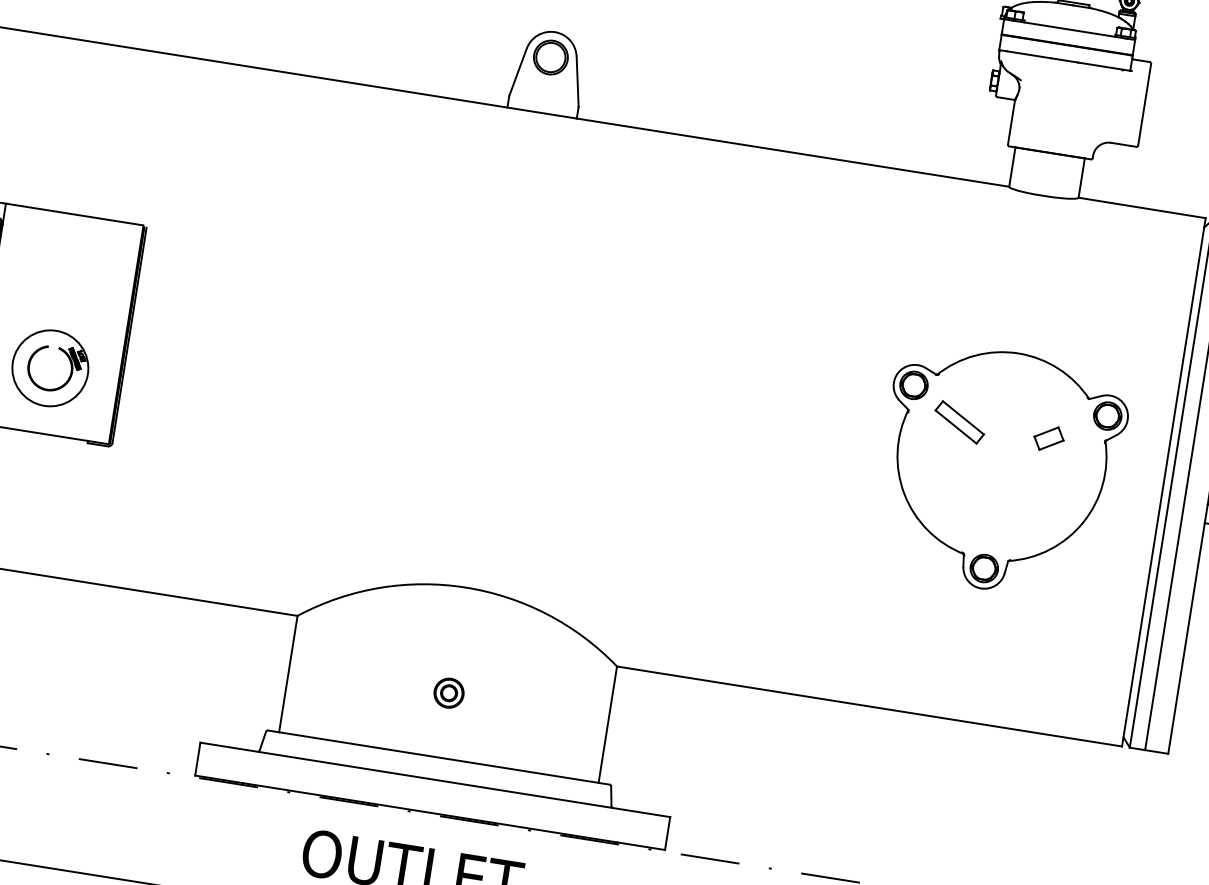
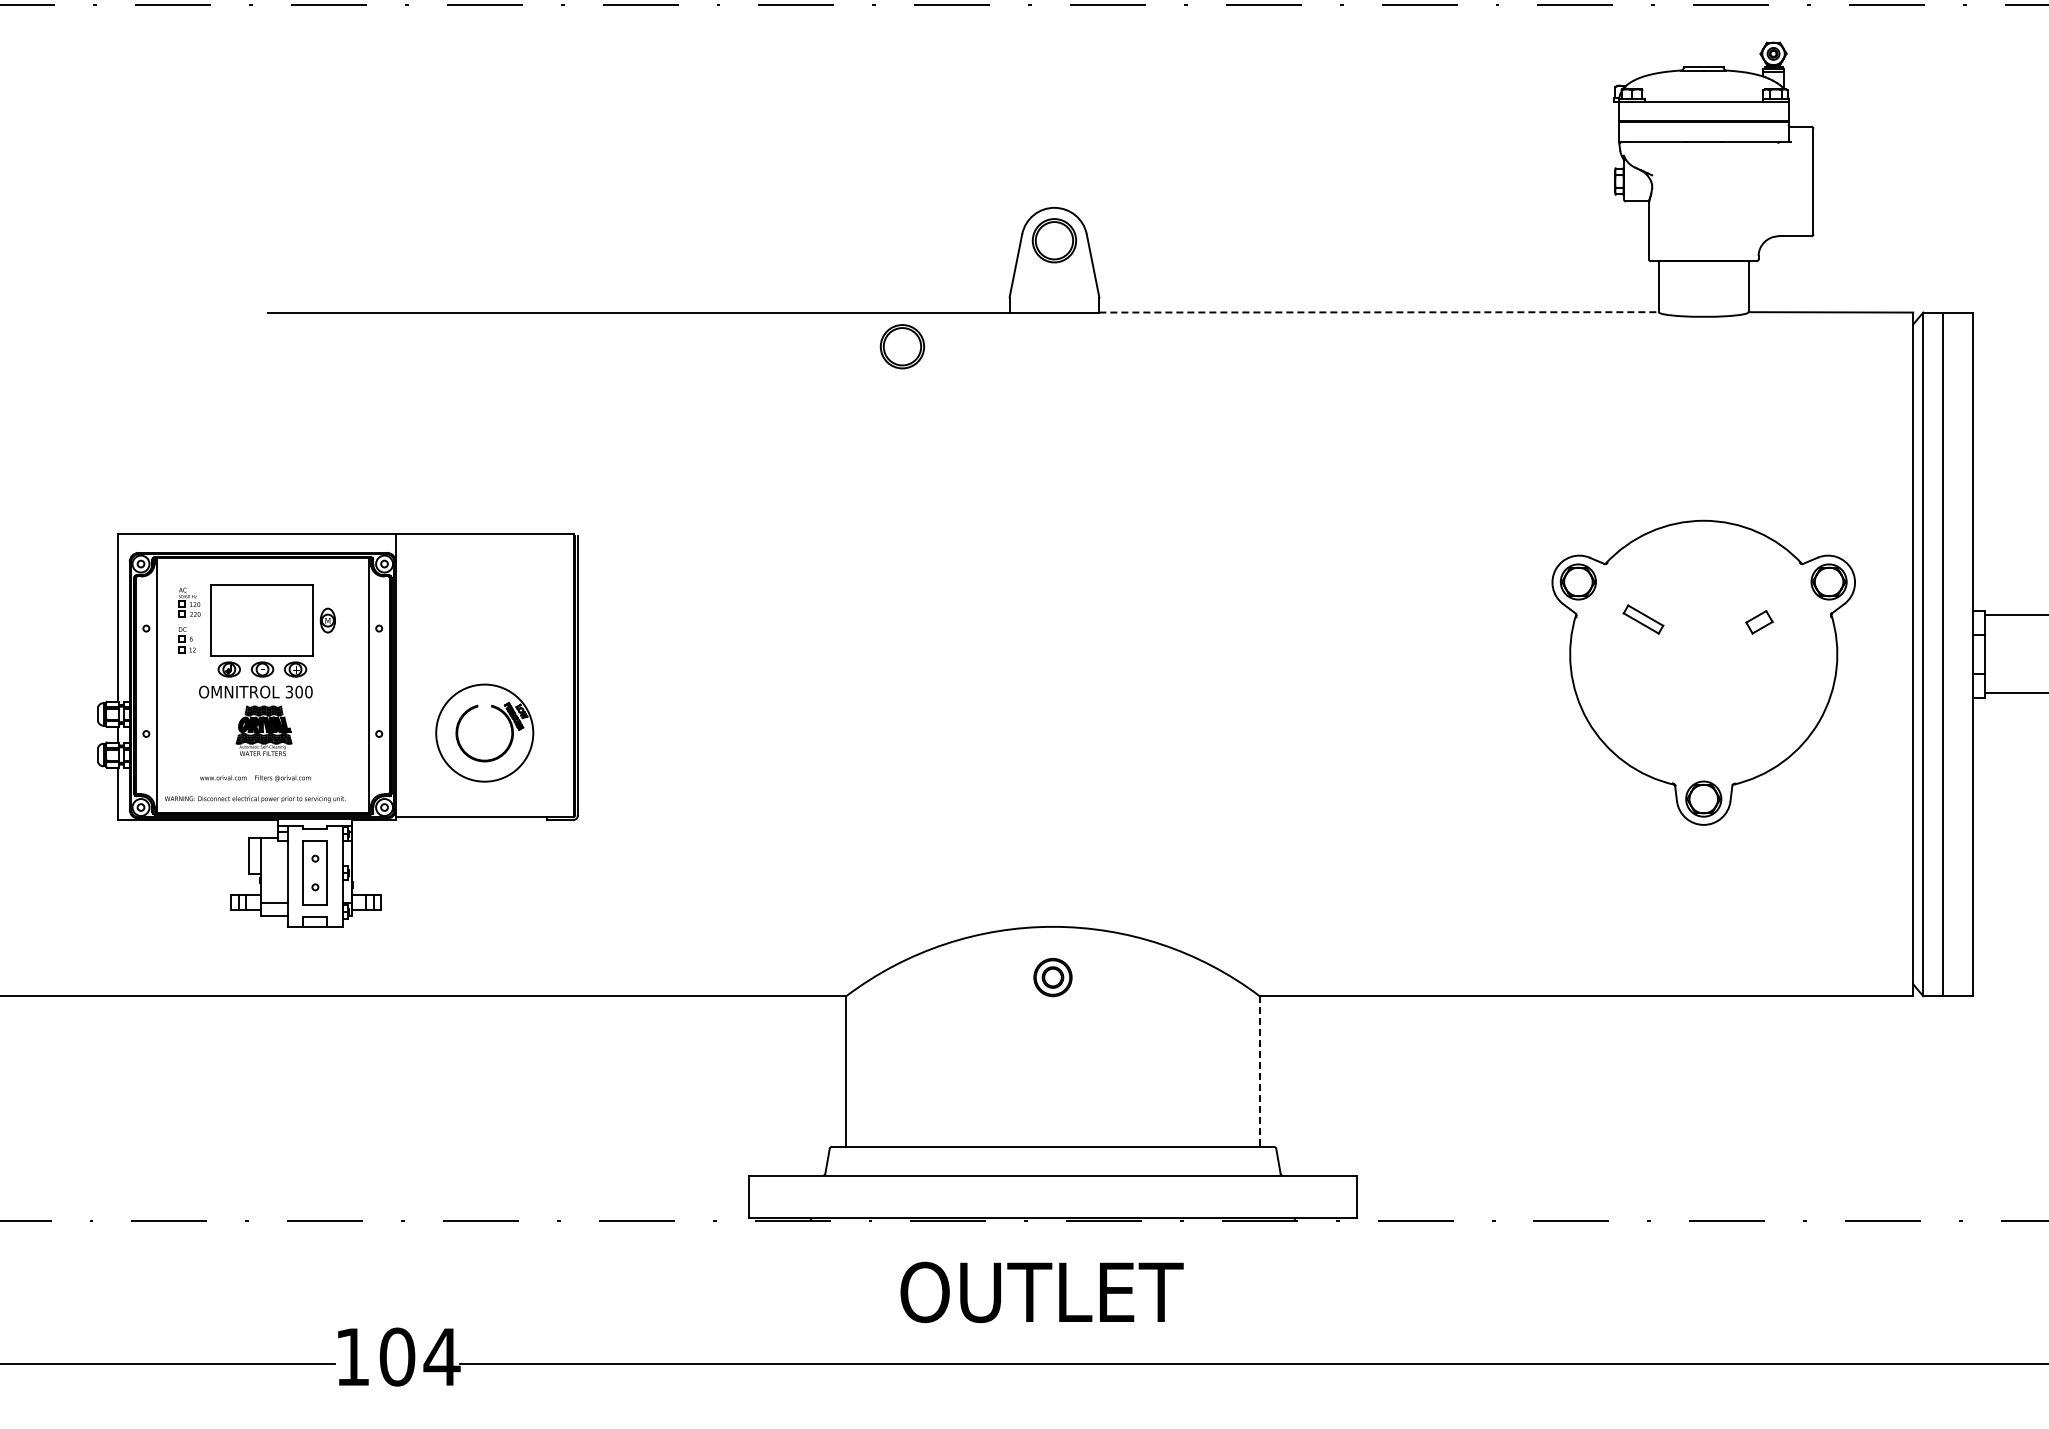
part: (420, 120) -> (902, 346), added
line: (793, 152) -> (1379, 312), solid -> dashed
part: (959, 422) -> (1643, 619), size x0.6
part: (1049, 438) -> (1759, 622), size x0.7
part: (448, 693) -> (1052, 977), moved
line: (607, 725) -> (1259, 1072), solid -> dashed

